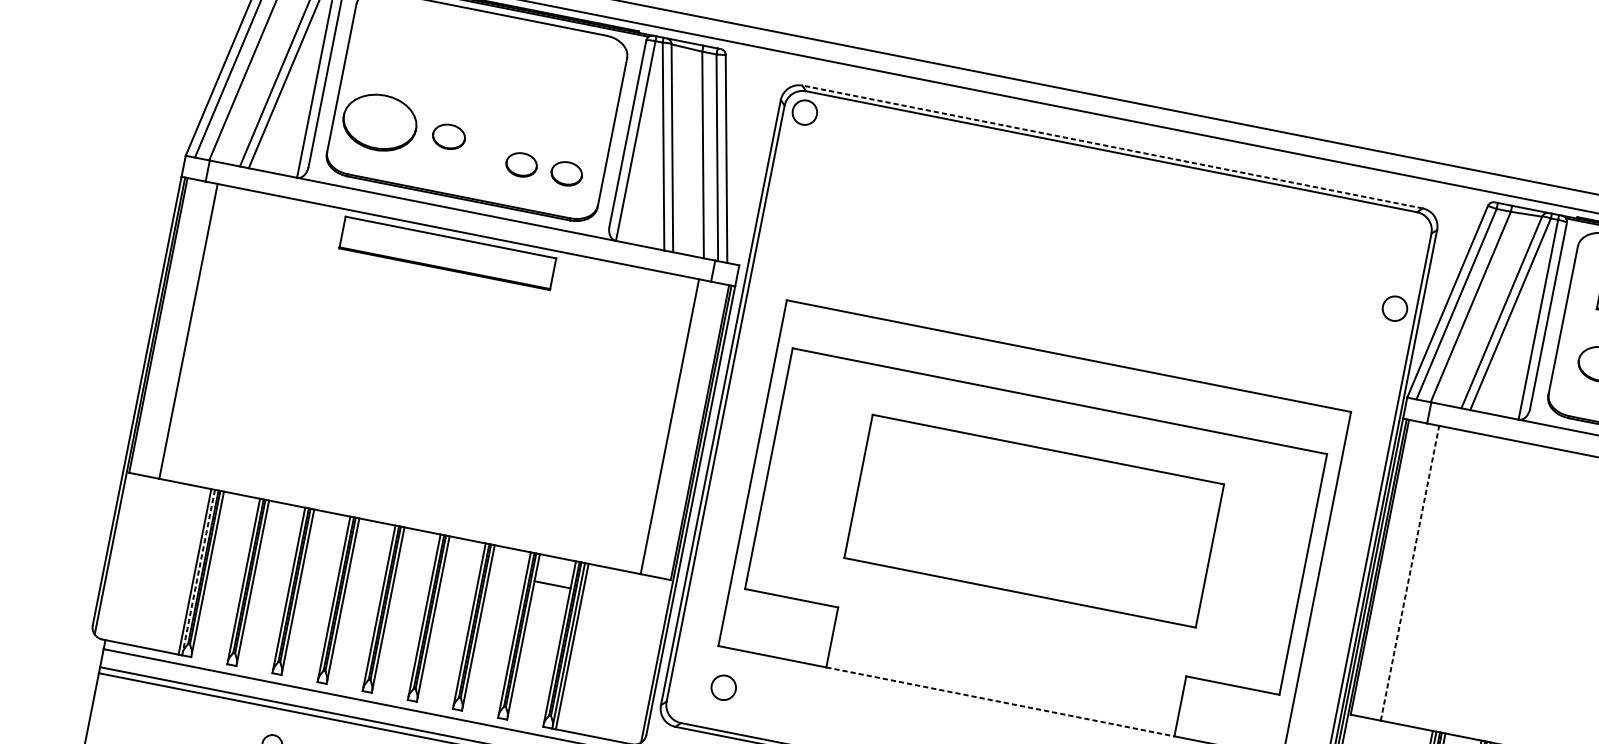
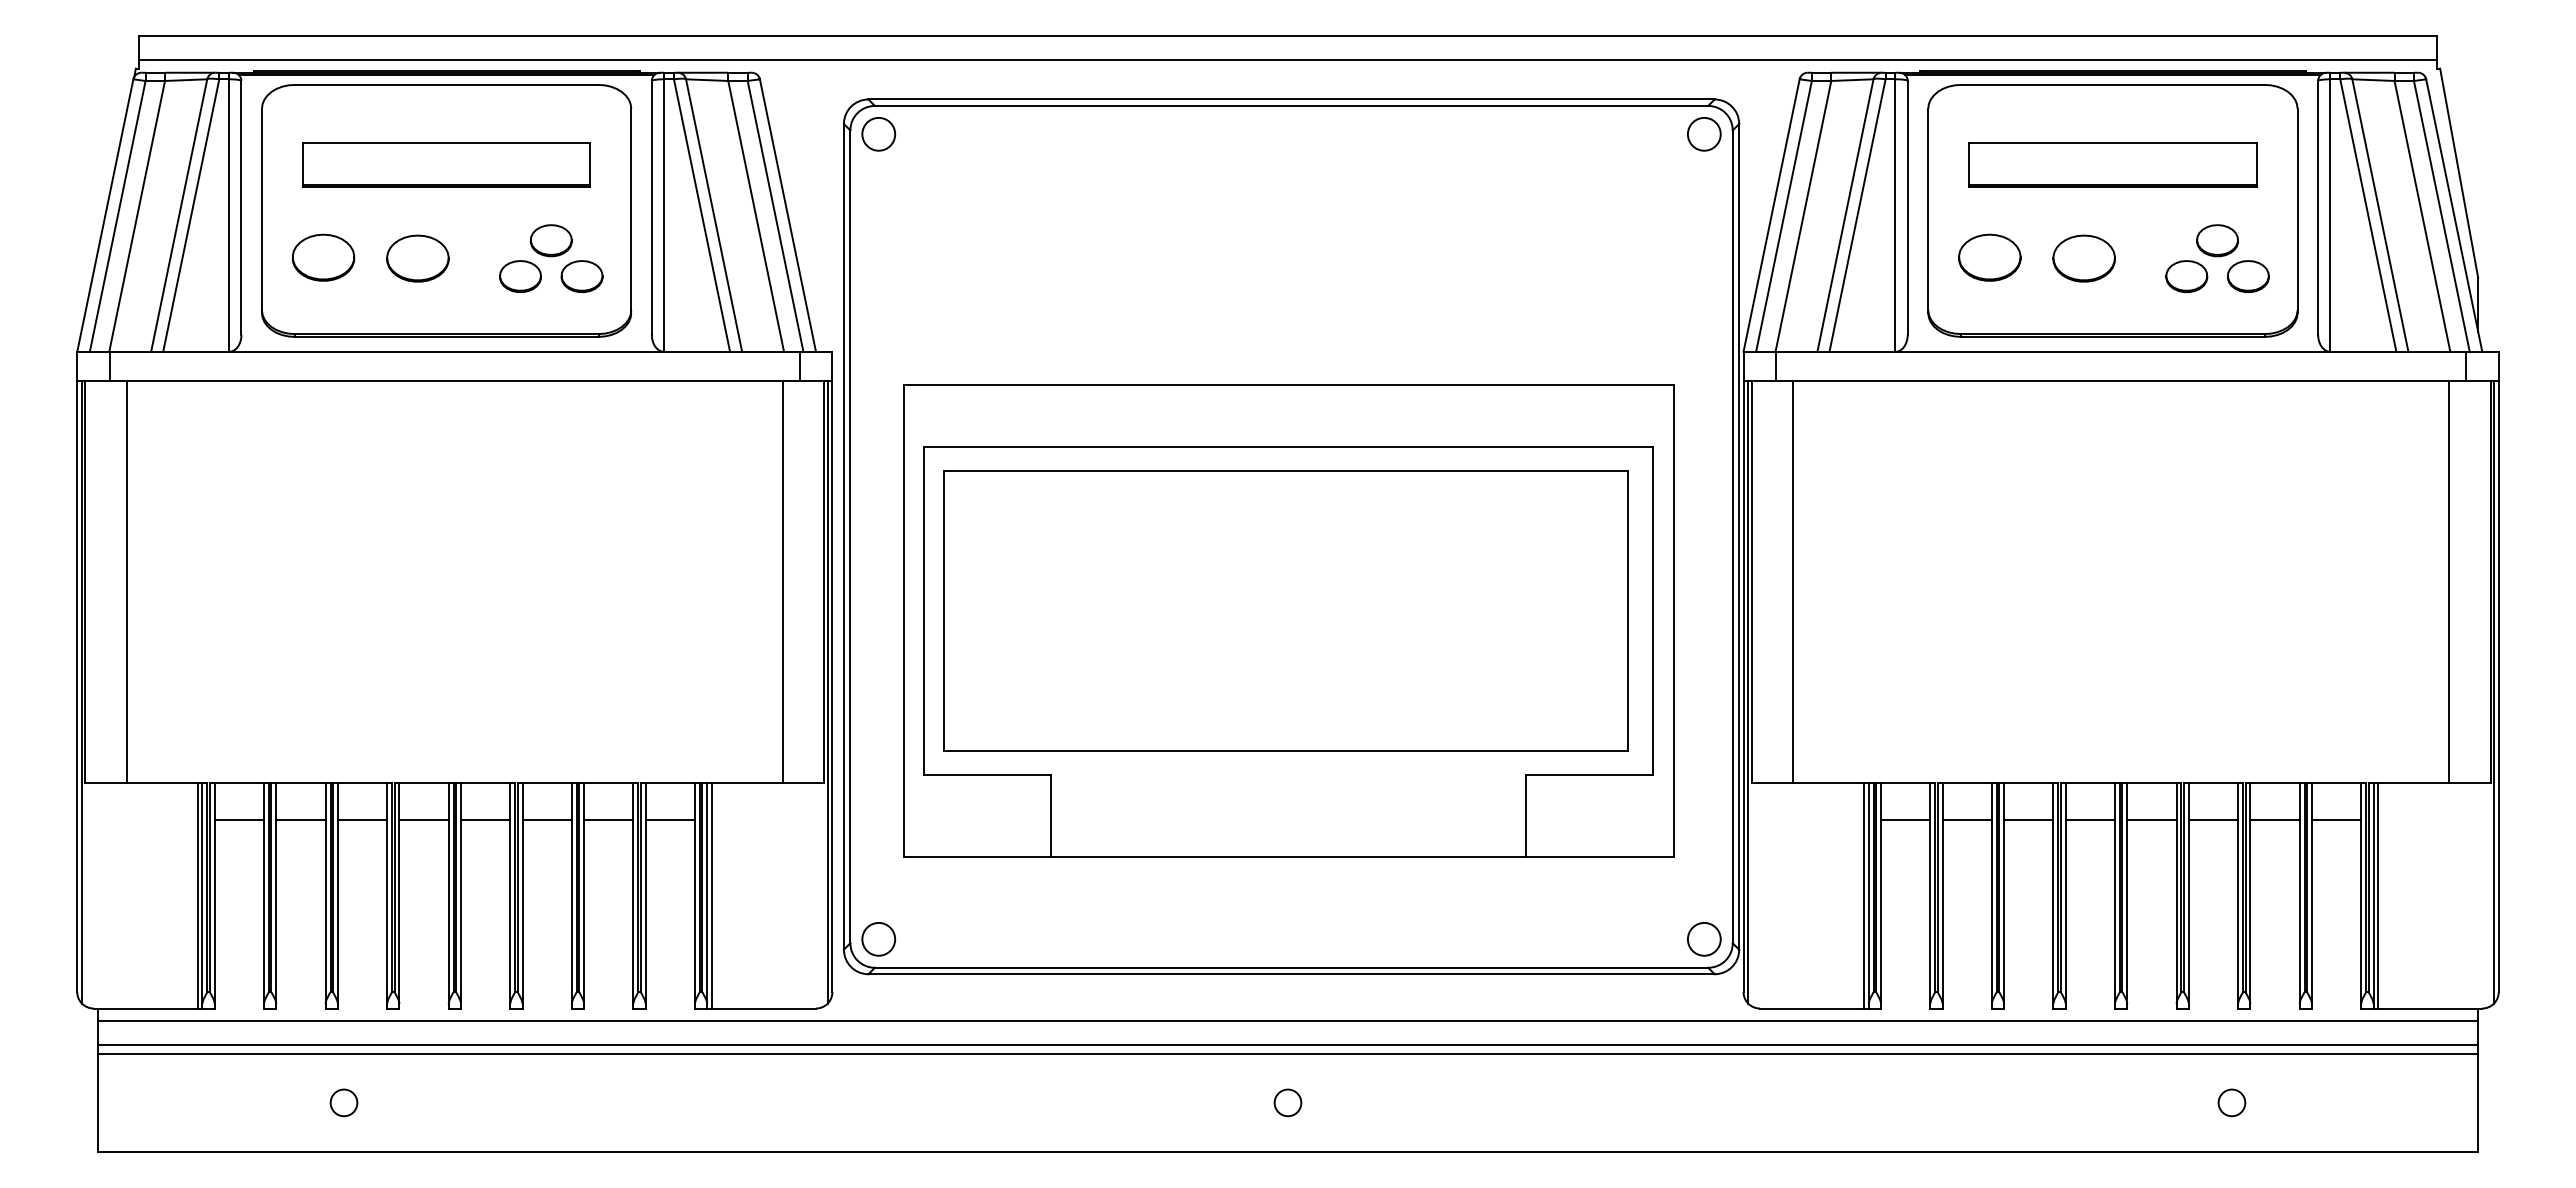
part: (379, 122) -> (323, 257), size x0.62
part: (448, 136) -> (417, 258), size x1.43
part: (548, 142) -> (550, 240), added
line: (1112, 147) -> (1291, 99), dashed -> solid
part: (447, 253) -> (446, 164), moved
circle: (1395, 308) -> (1704, 134), moved
part: (1033, 520) -> (1285, 610), size x1.43
line: (236, 522) -> (239, 819), added
line: (281, 530) -> (300, 819), added
line: (326, 539) -> (362, 819), added
line: (371, 548) -> (423, 819), added
line: (417, 557) -> (485, 819), added
line: (461, 566) -> (546, 819), added
line: (198, 571) -> (202, 893), dashed -> solid
line: (1409, 573) -> (1792, 581), dashed -> solid
line: (507, 575) -> (608, 819), added
circle: (723, 687) -> (878, 939), moved
line: (1001, 701) -> (1289, 856), dashed -> solid

